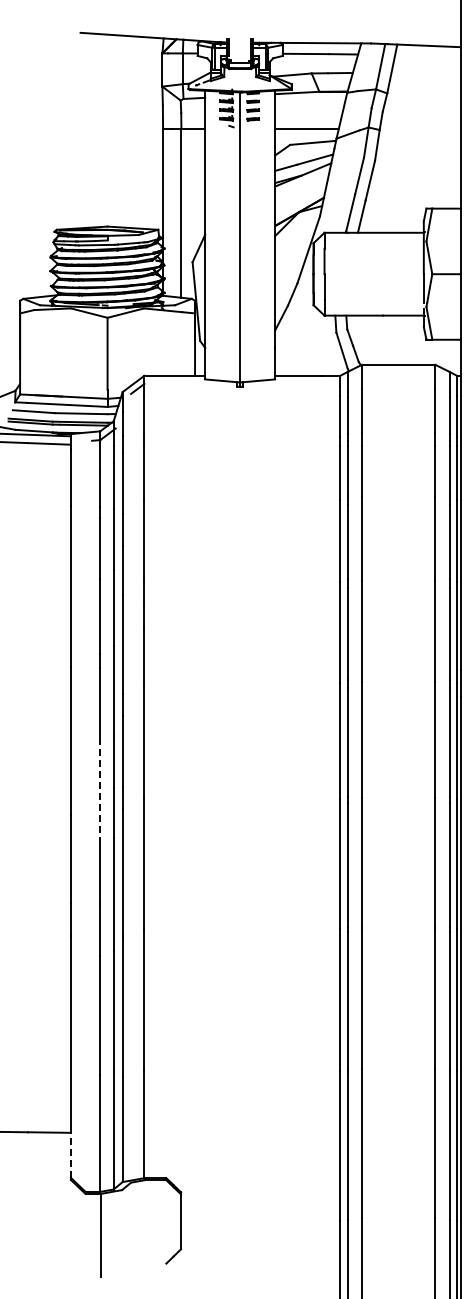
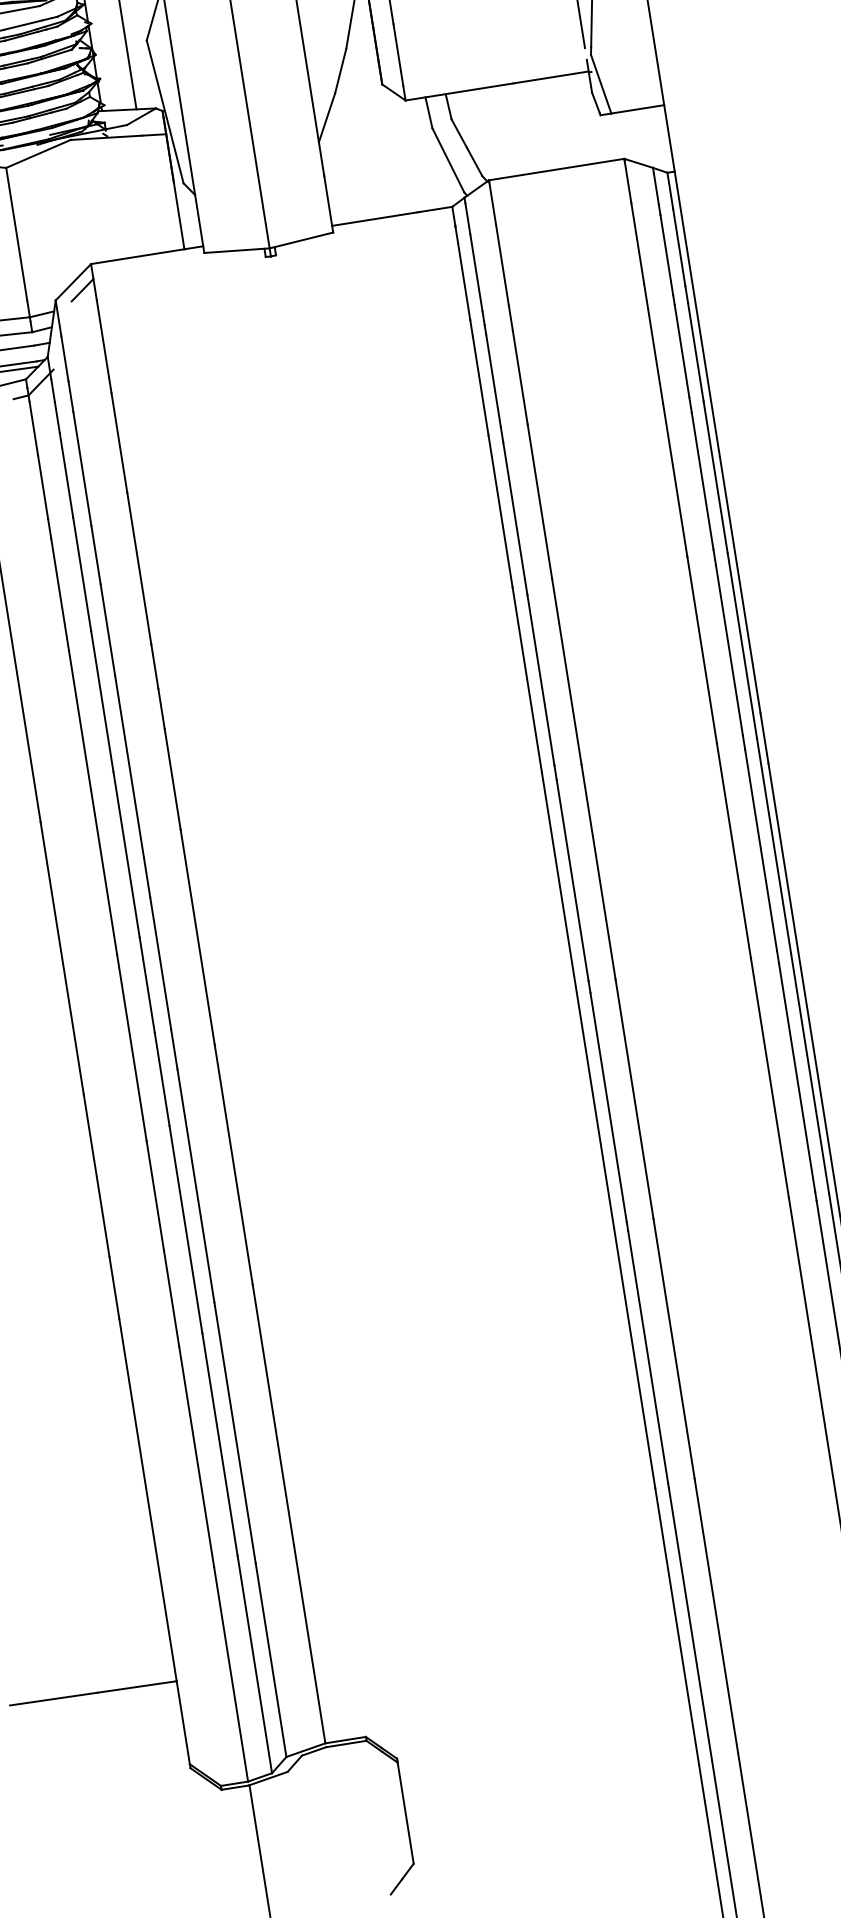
line: (100, 793) -> (132, 1046), dashed -> solid
line: (70, 1155) -> (182, 1723), dashed -> solid

